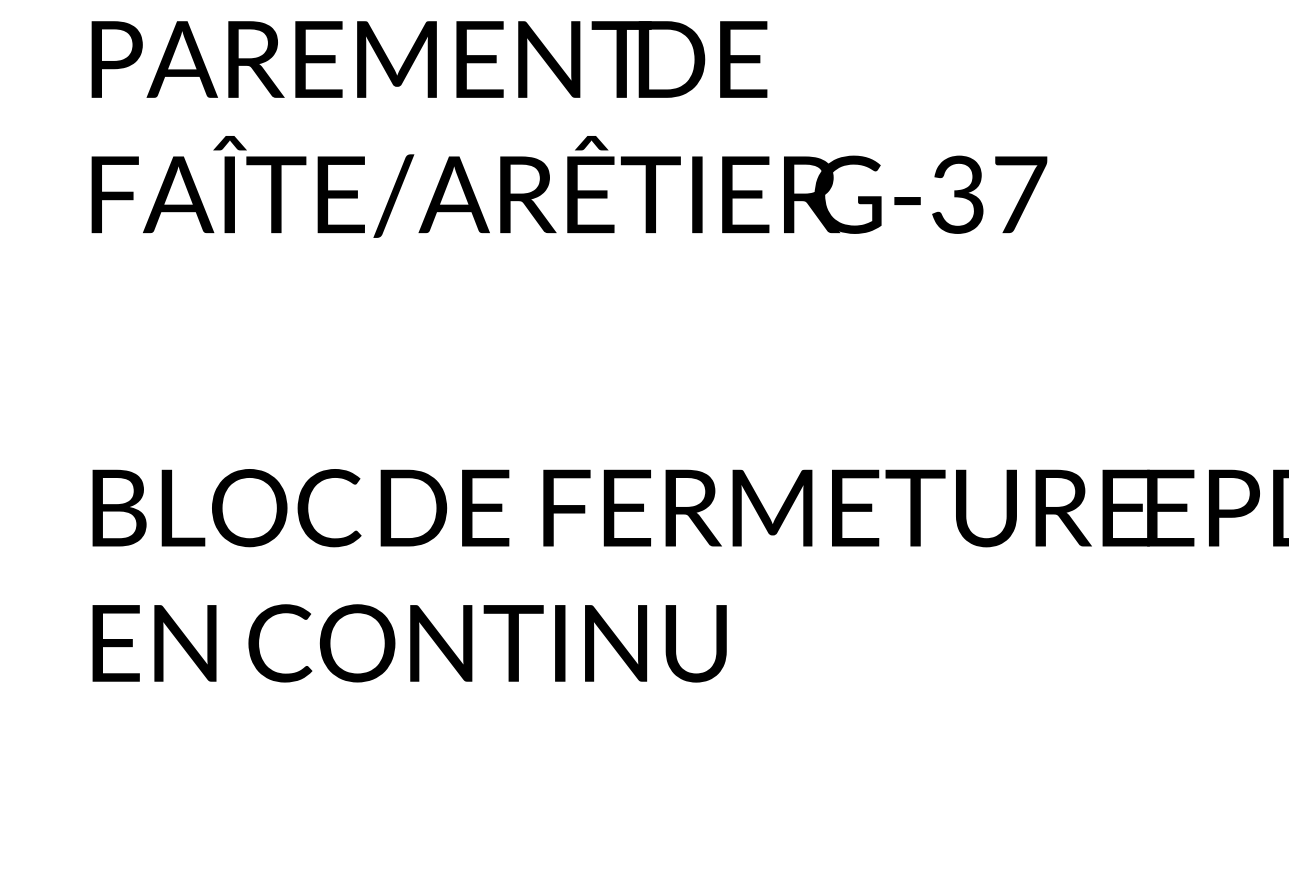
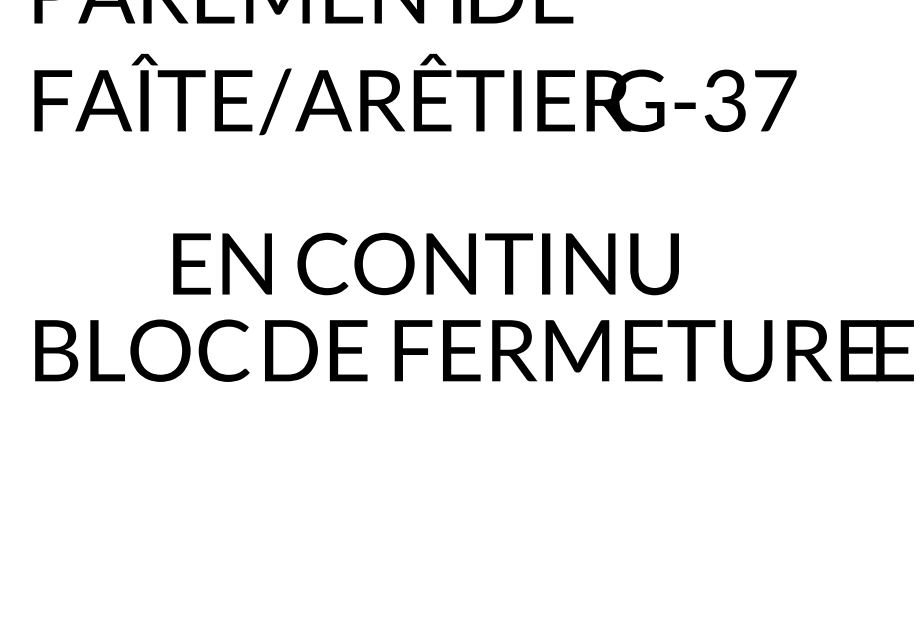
text: (409, 643) -> (425, 264), moved

